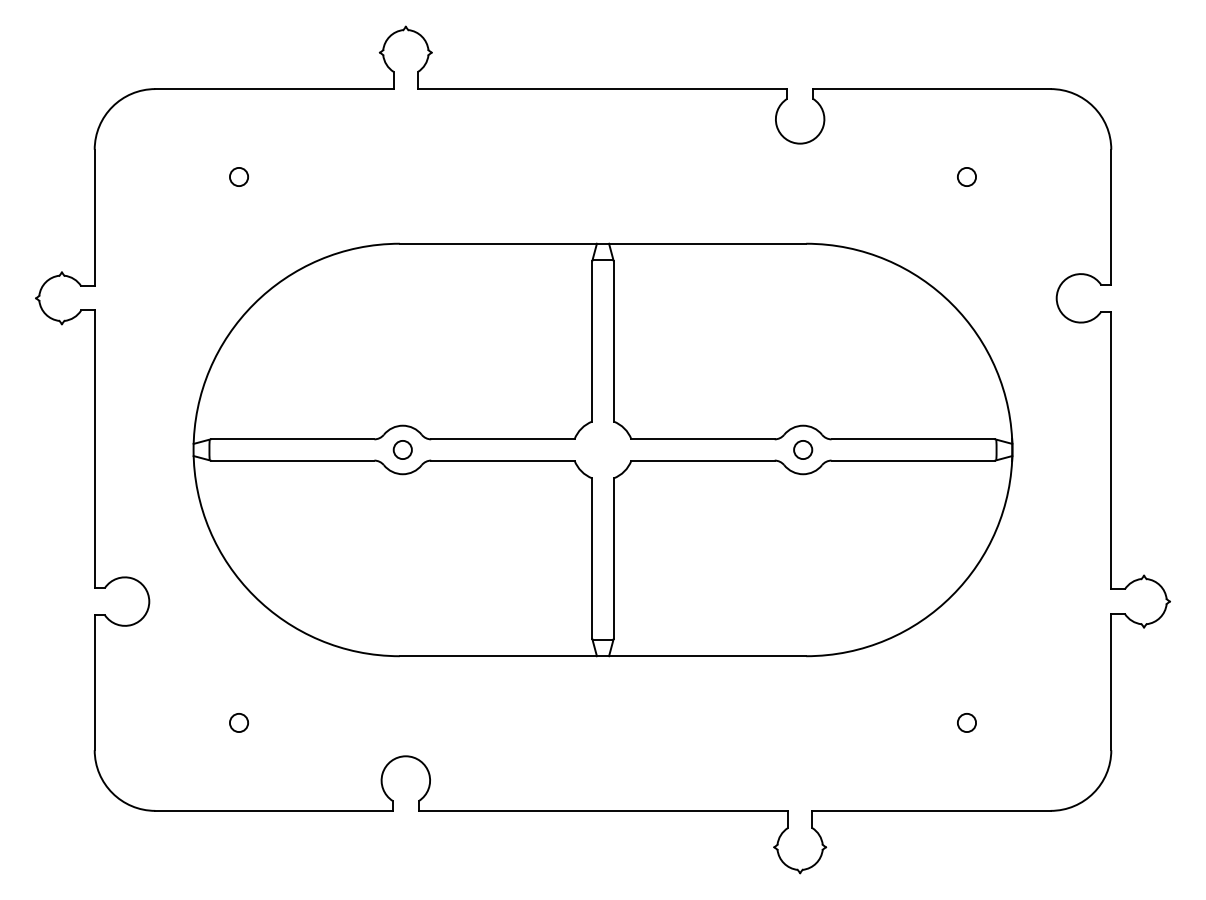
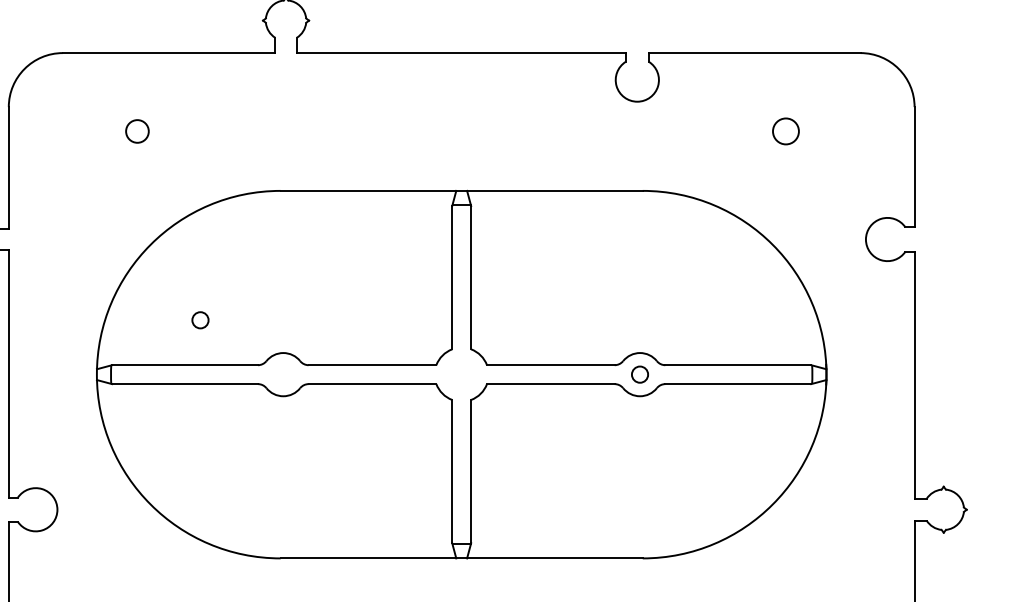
circle: (238, 176) -> (136, 130), size x1.4
circle: (966, 176) -> (785, 130), size x1.6
circle: (402, 449) -> (200, 319), moved

